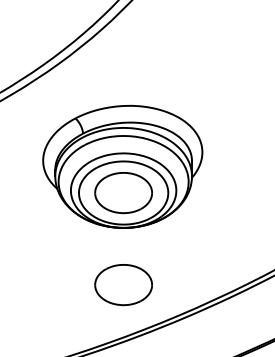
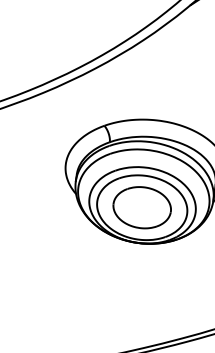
part: (123, 285) -> (128, 300), removed

